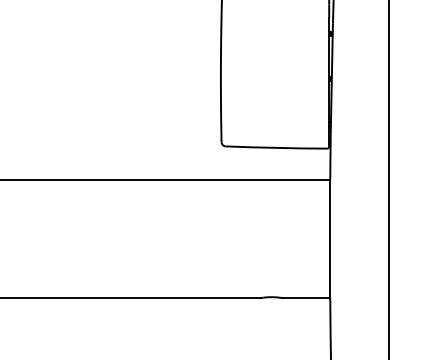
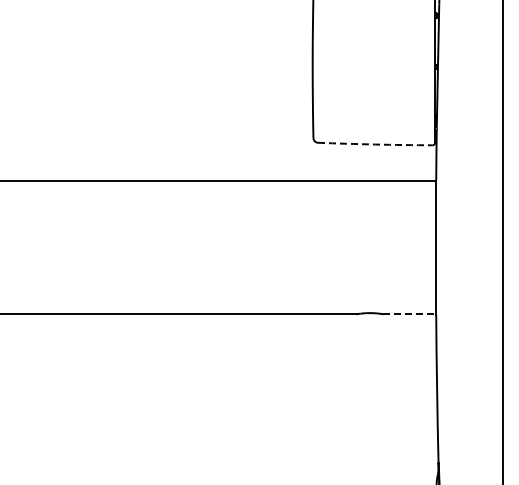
arc: (276, 147) -> (375, 144), solid -> dashed
line: (307, 298) -> (410, 314), solid -> dashed

